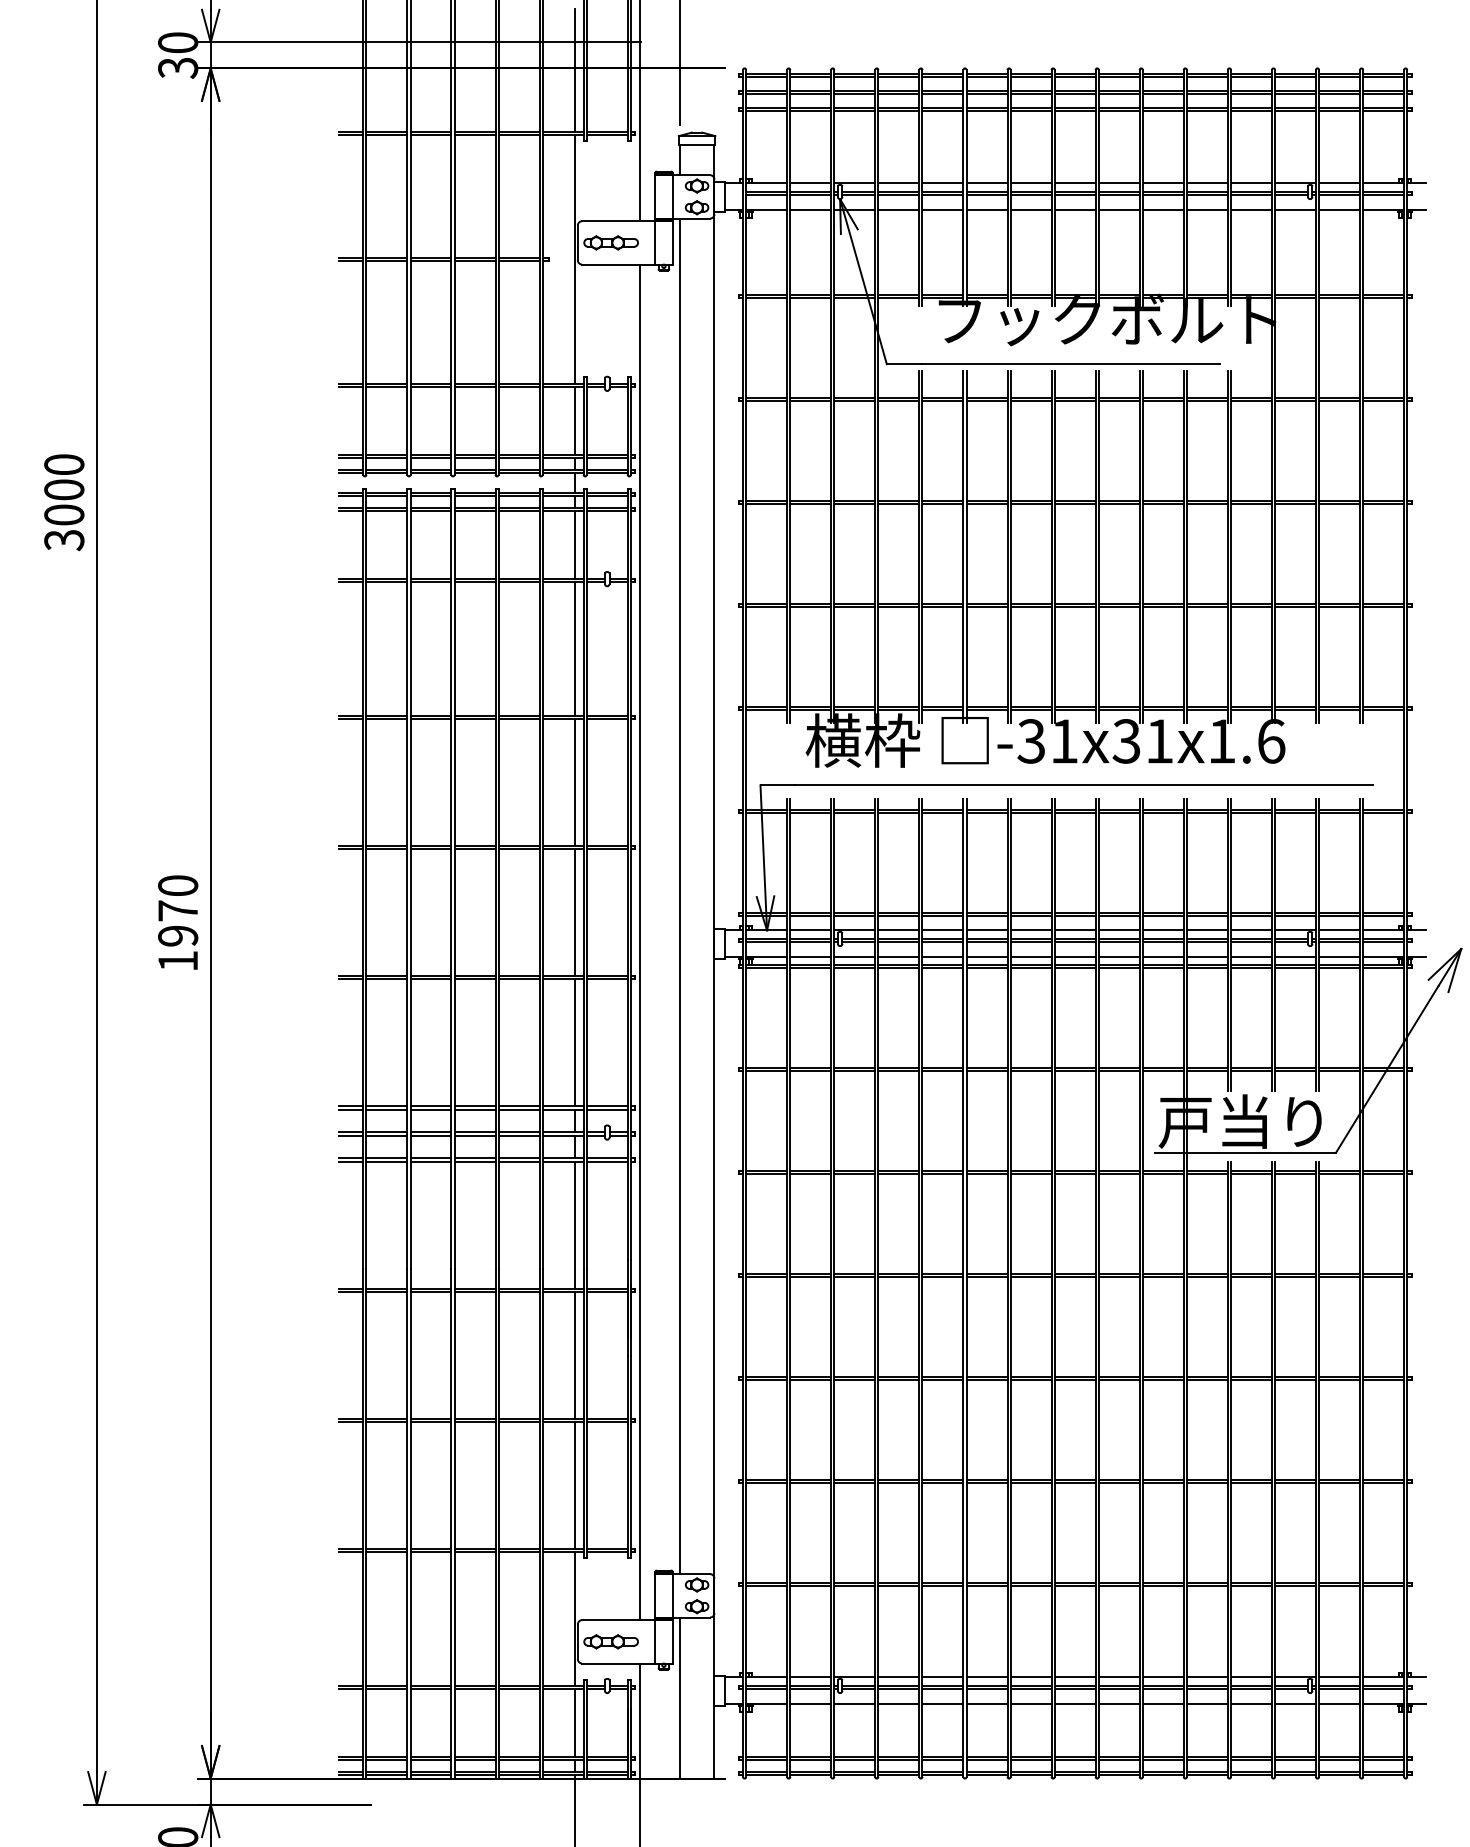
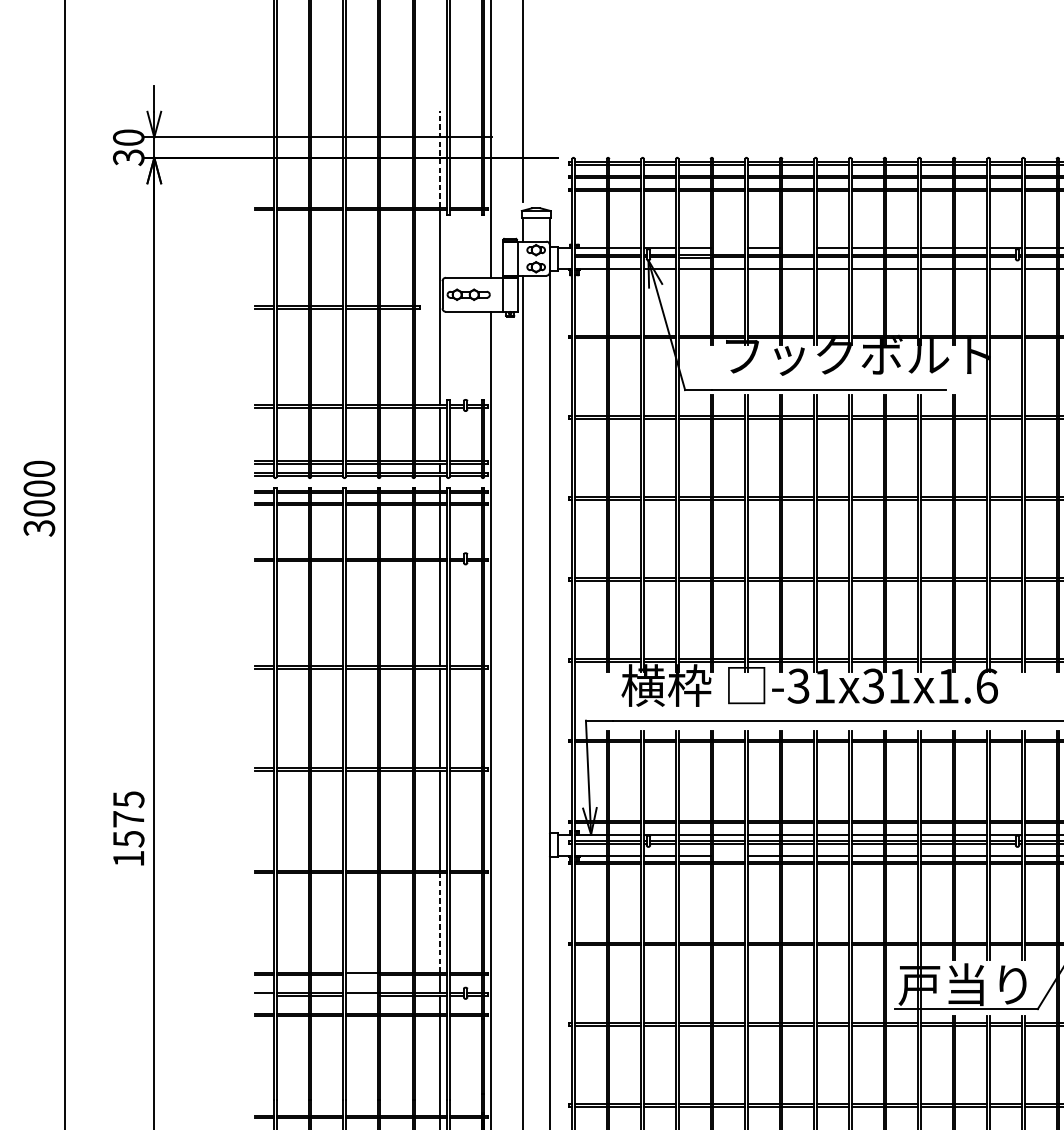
line: (574, 69) -> (439, 158), solid -> dashed
line: (942, 183) -> (728, 248), removed
line: (1030, 183) -> (797, 248), removed
text: (178, 911) -> (129, 819), 1970 -> 1575
line: (942, 957) -> (728, 855), removed
line: (574, 1042) -> (439, 922), solid -> dashed
line: (474, 1109) -> (361, 975), removed
line: (351, 1135) -> (264, 995), removed
line: (474, 1135) -> (361, 995), removed

